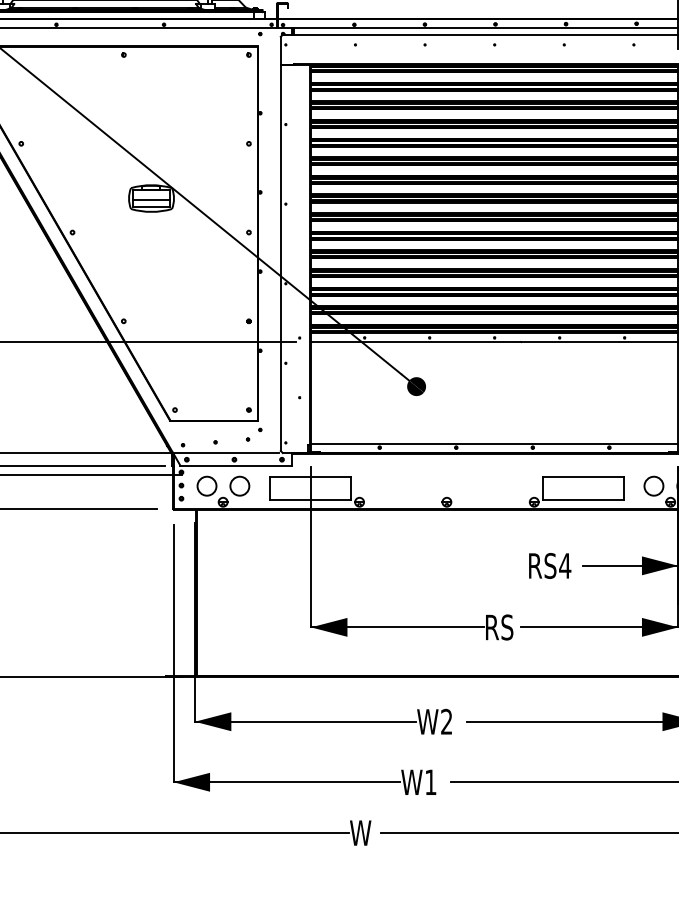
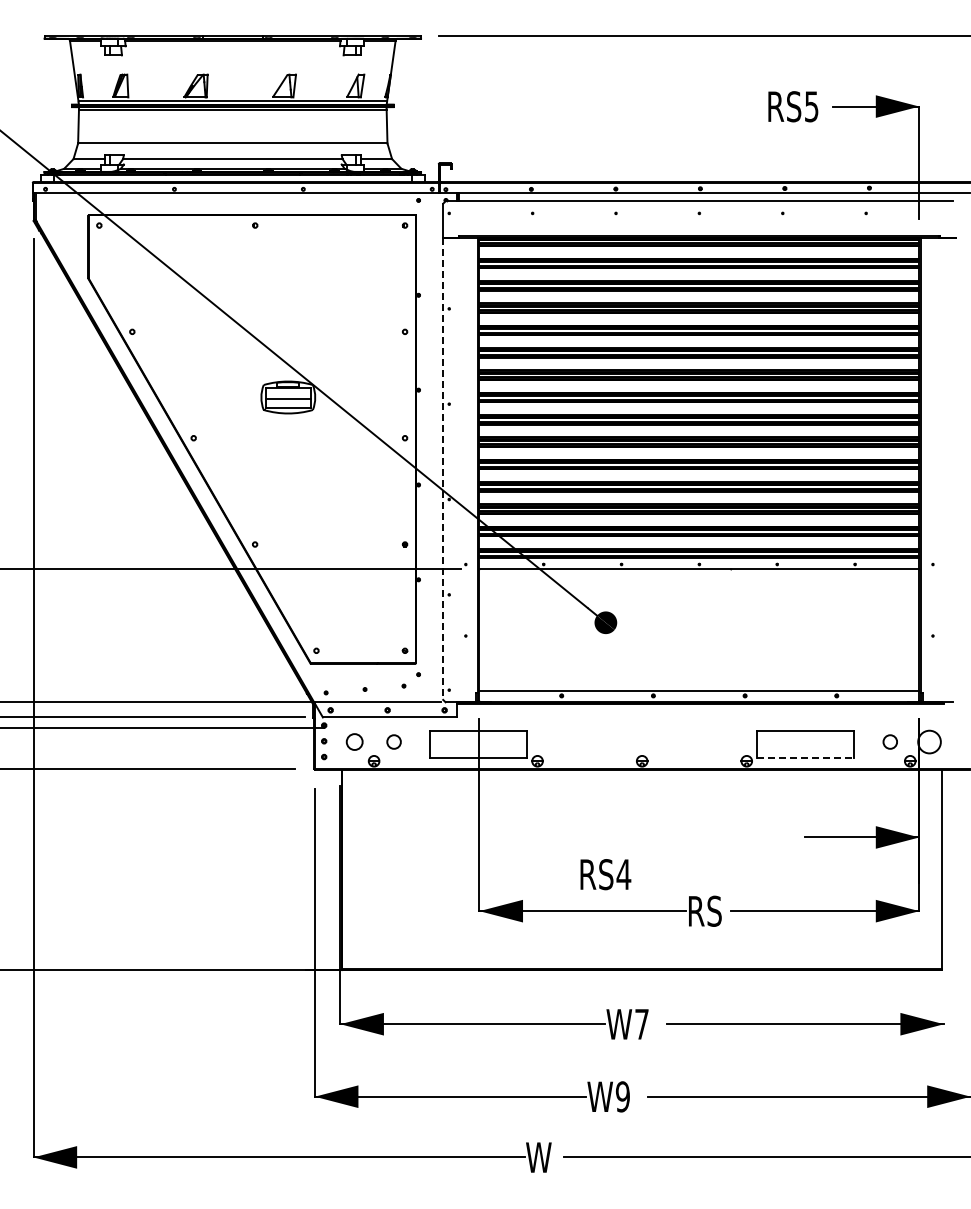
line: (281, 258) -> (443, 469), solid -> dashed
circle: (206, 485) -> (354, 741), size x0.7
circle: (239, 485) -> (393, 741), size x0.6
circle: (654, 485) -> (890, 741), size x0.6
line: (584, 499) -> (806, 758), solid -> dashed
text: (549, 565) -> (605, 874), moved
text: (446, 721) -> (641, 1023), W2 -> W7
text: (430, 782) -> (622, 1096), W1 -> W9

